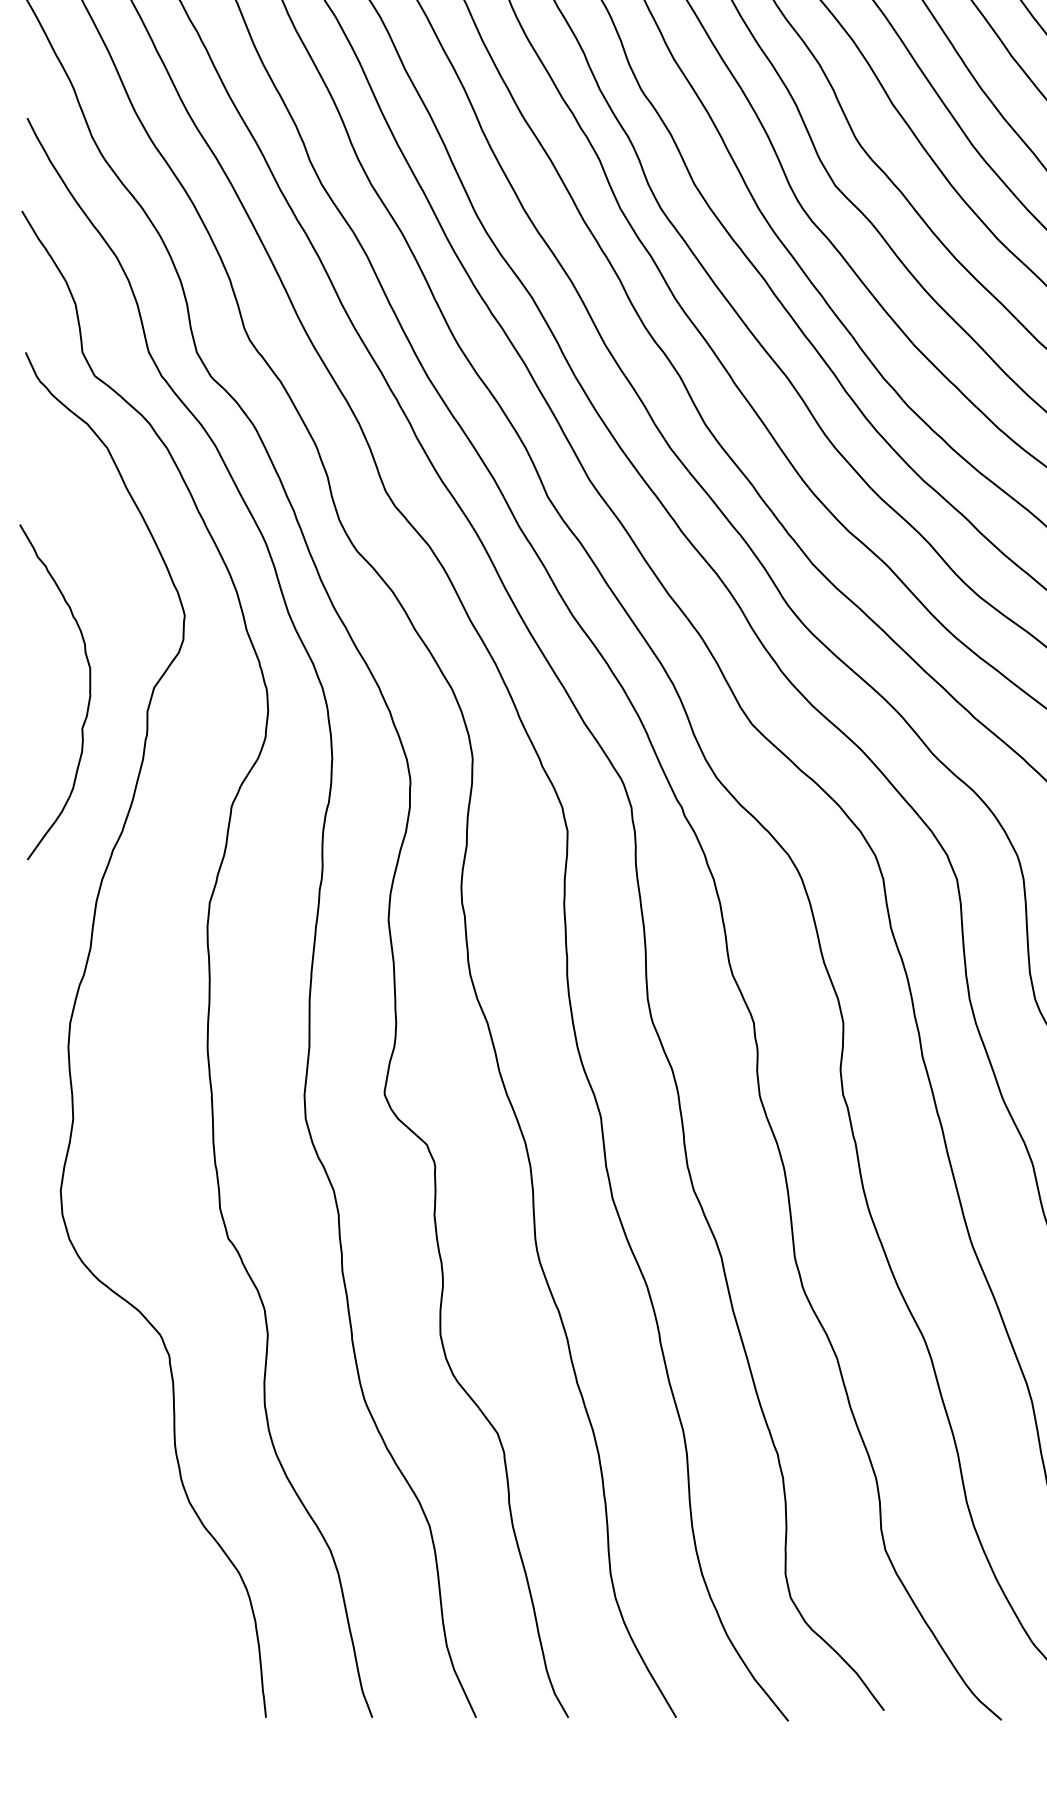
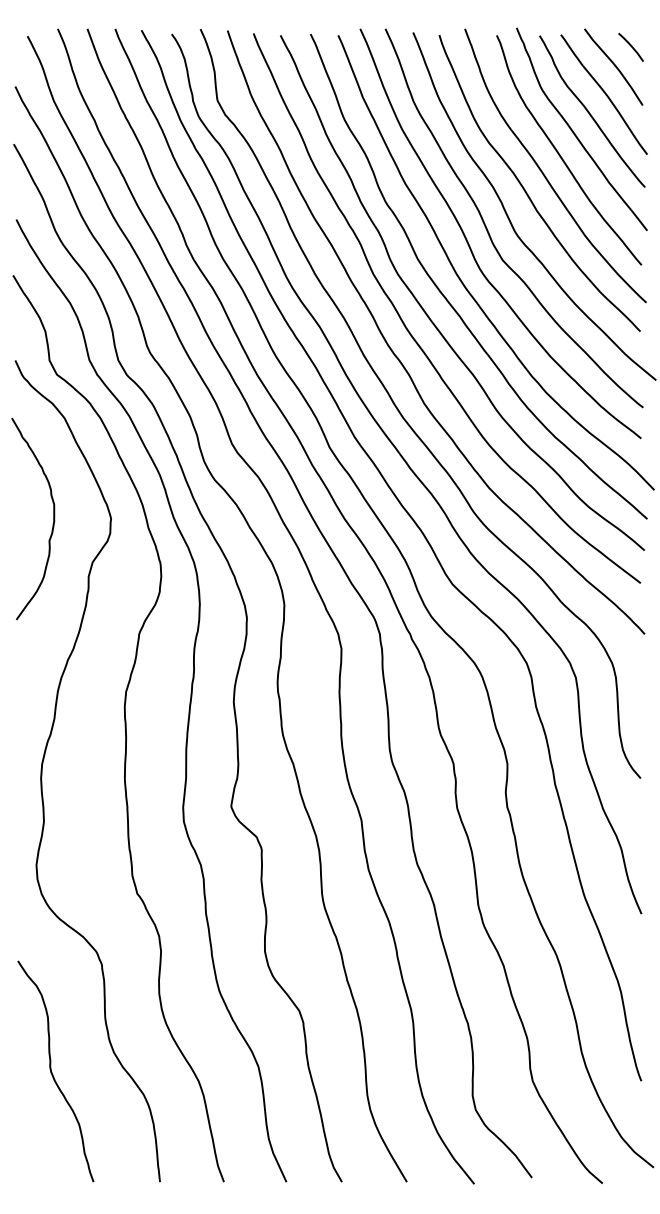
curve: (87, 701) -> (52, 524), moved
curve: (87, 1535) -> (52, 1072), added

